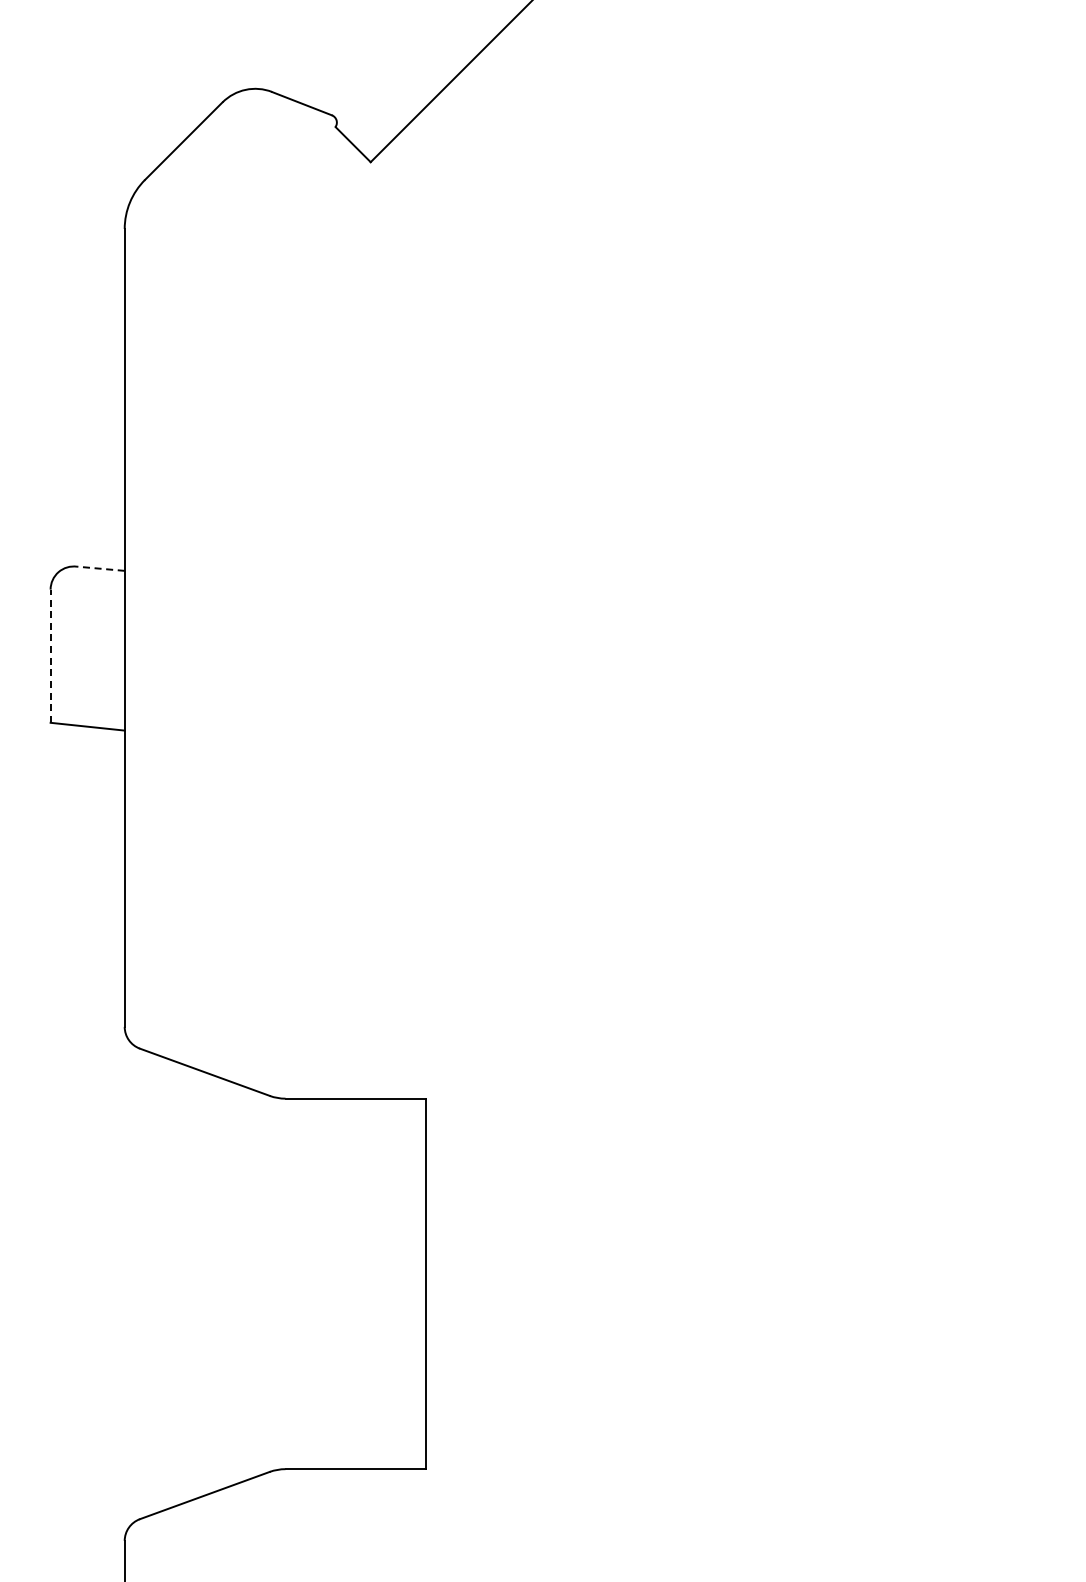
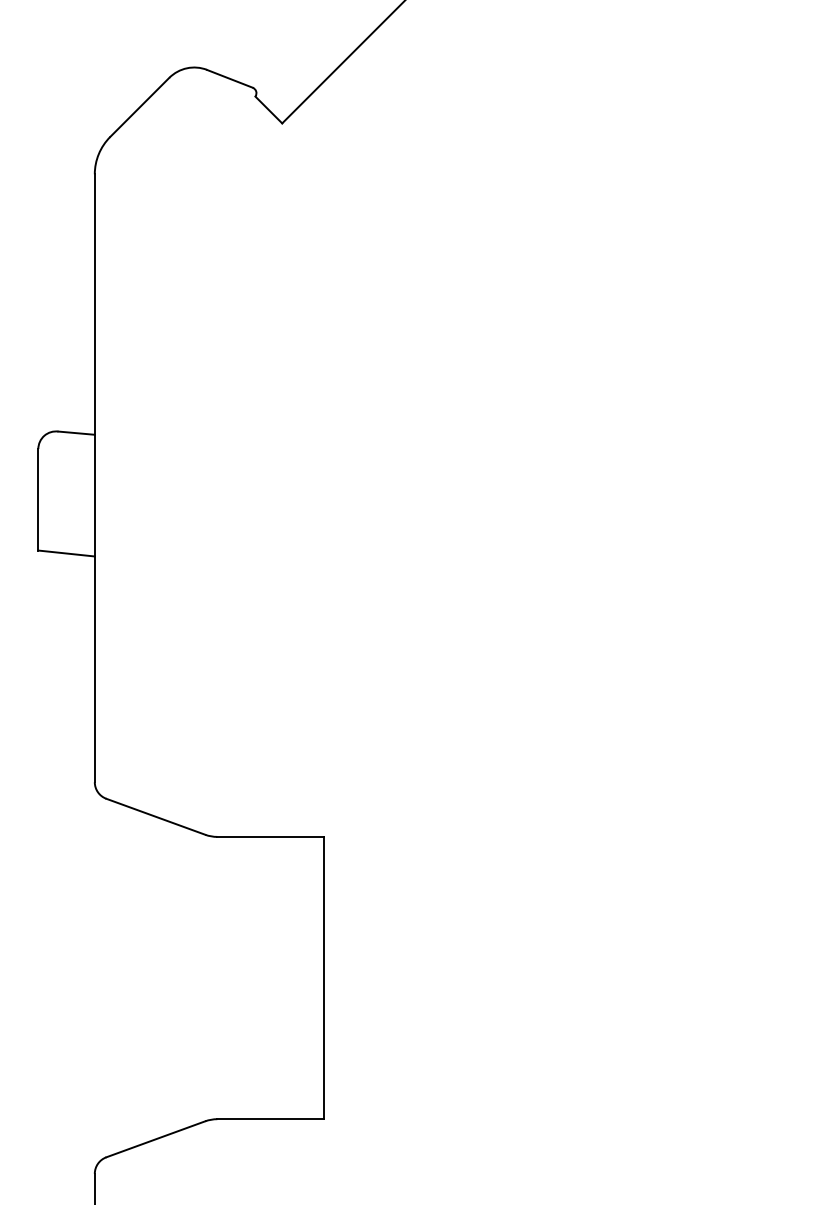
line: (100, 568) -> (76, 432), dashed -> solid
line: (50, 656) -> (38, 500), dashed -> solid

